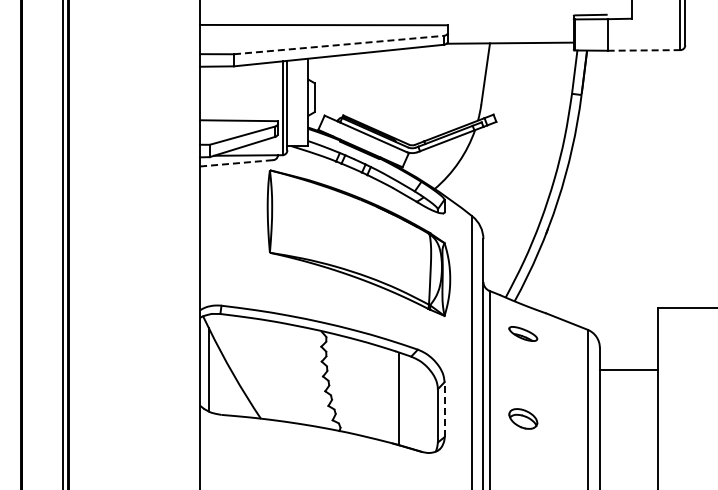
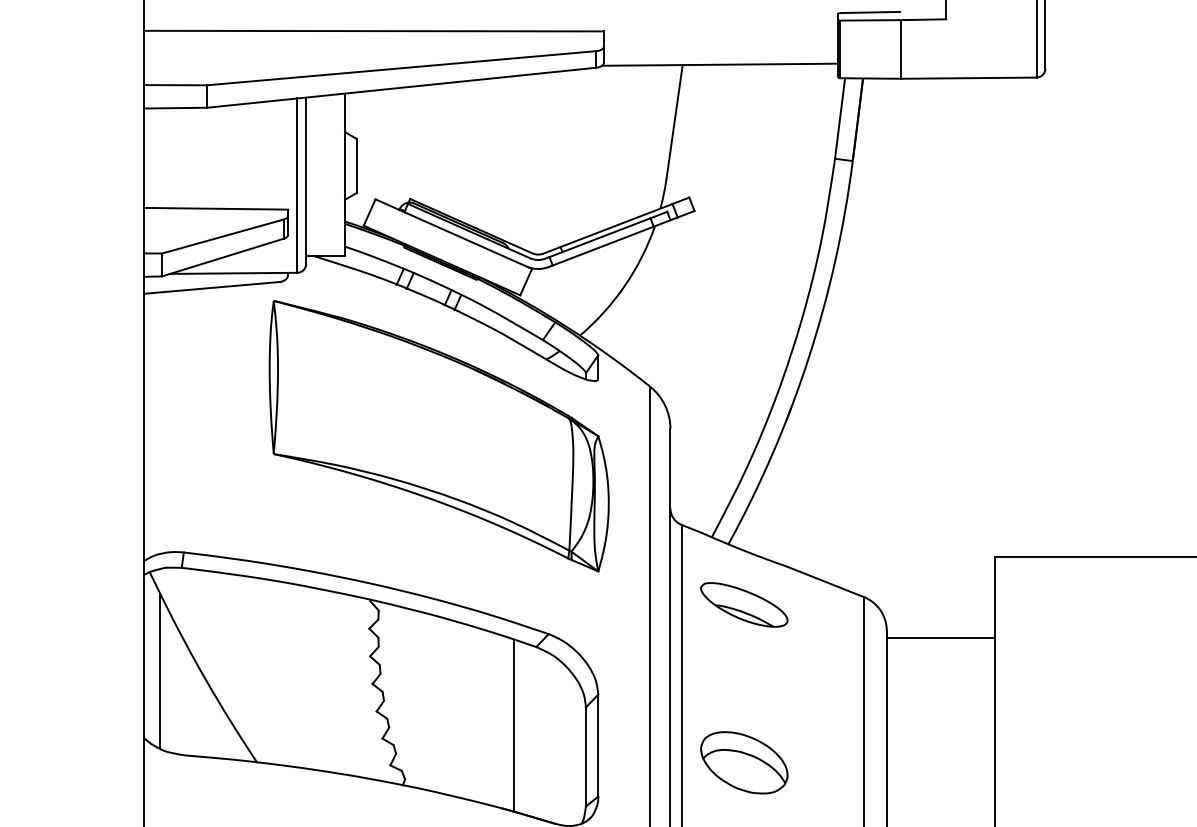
line: (339, 45) -> (403, 69), dashed -> solid
line: (644, 50) -> (969, 78), dashed -> solid
line: (236, 163) -> (211, 288), dashed -> solid
part: (523, 333) -> (744, 604), size x1.67
line: (628, 369) -> (939, 637), moved
line: (444, 409) -> (598, 745), dashed -> solid
part: (523, 418) -> (744, 761), size x1.67

